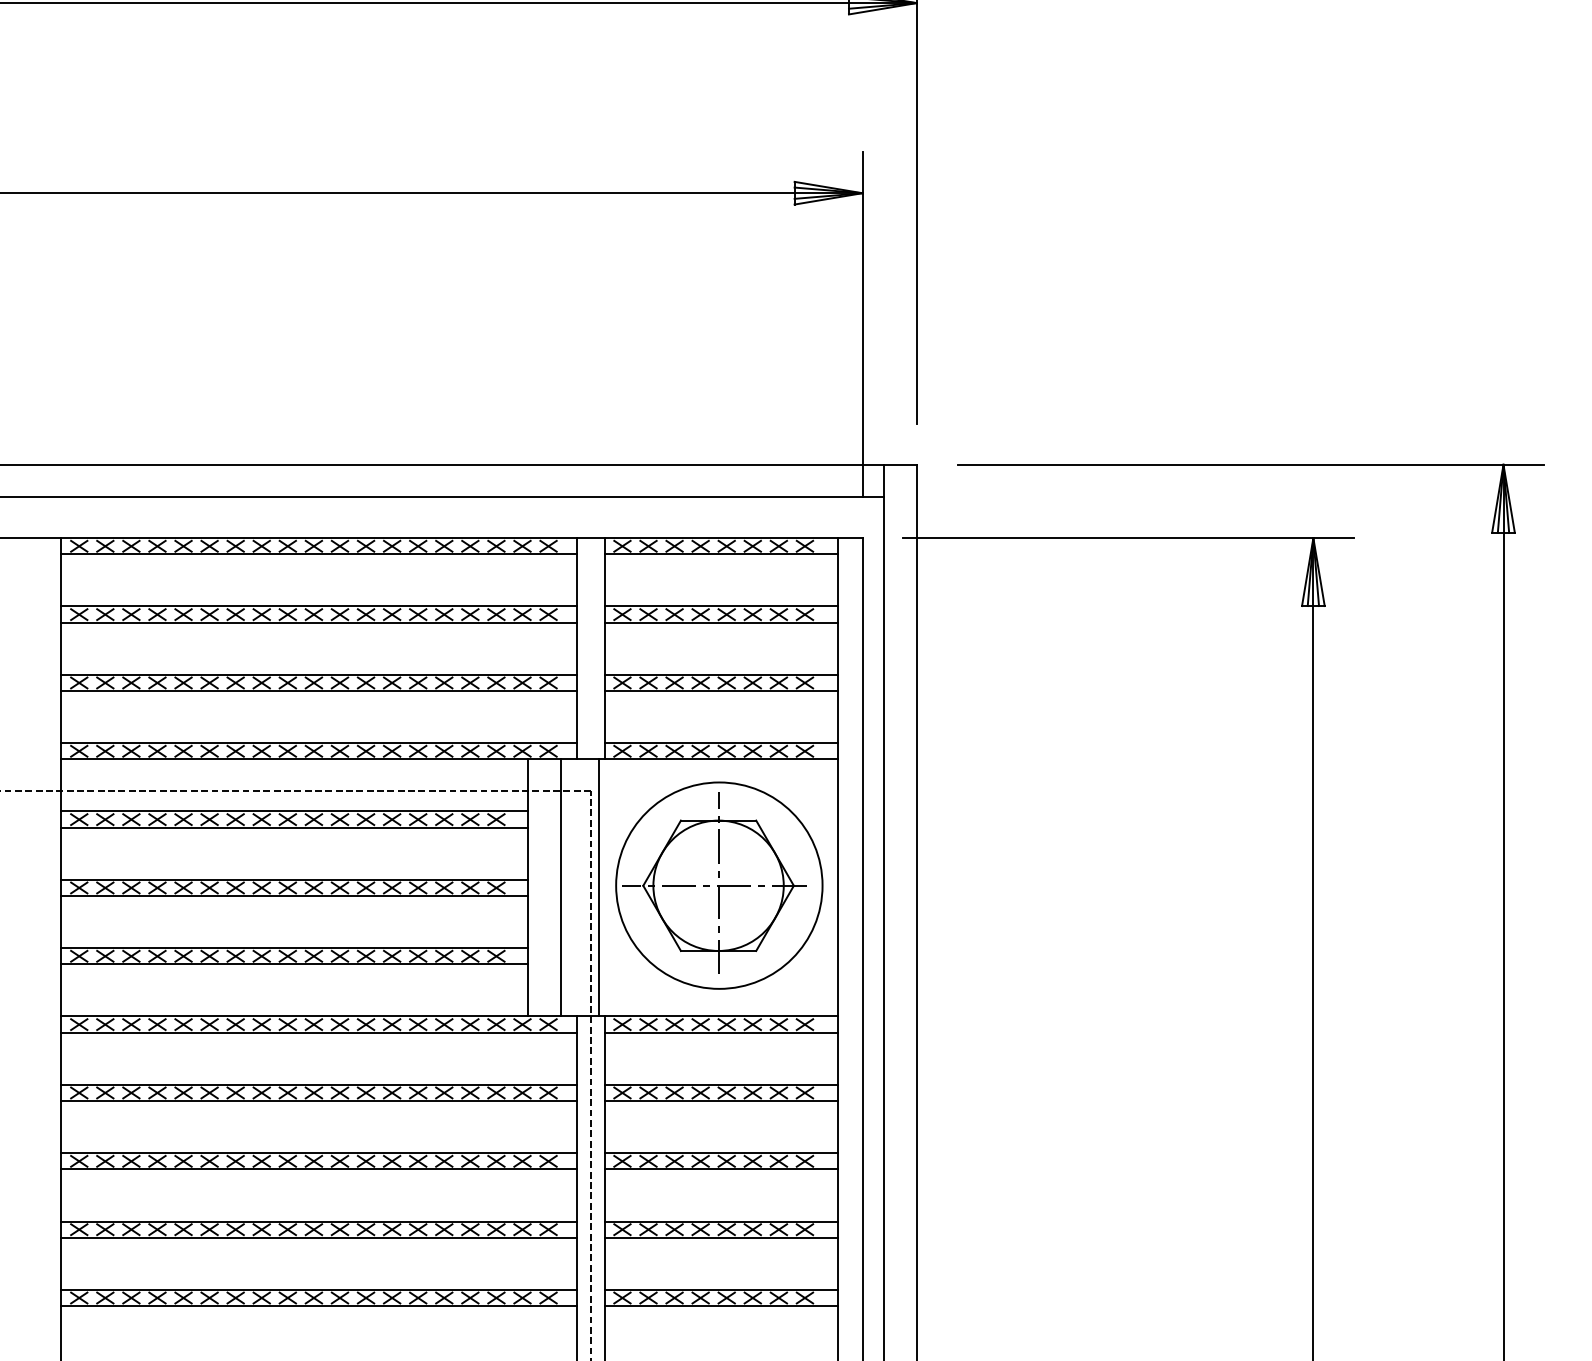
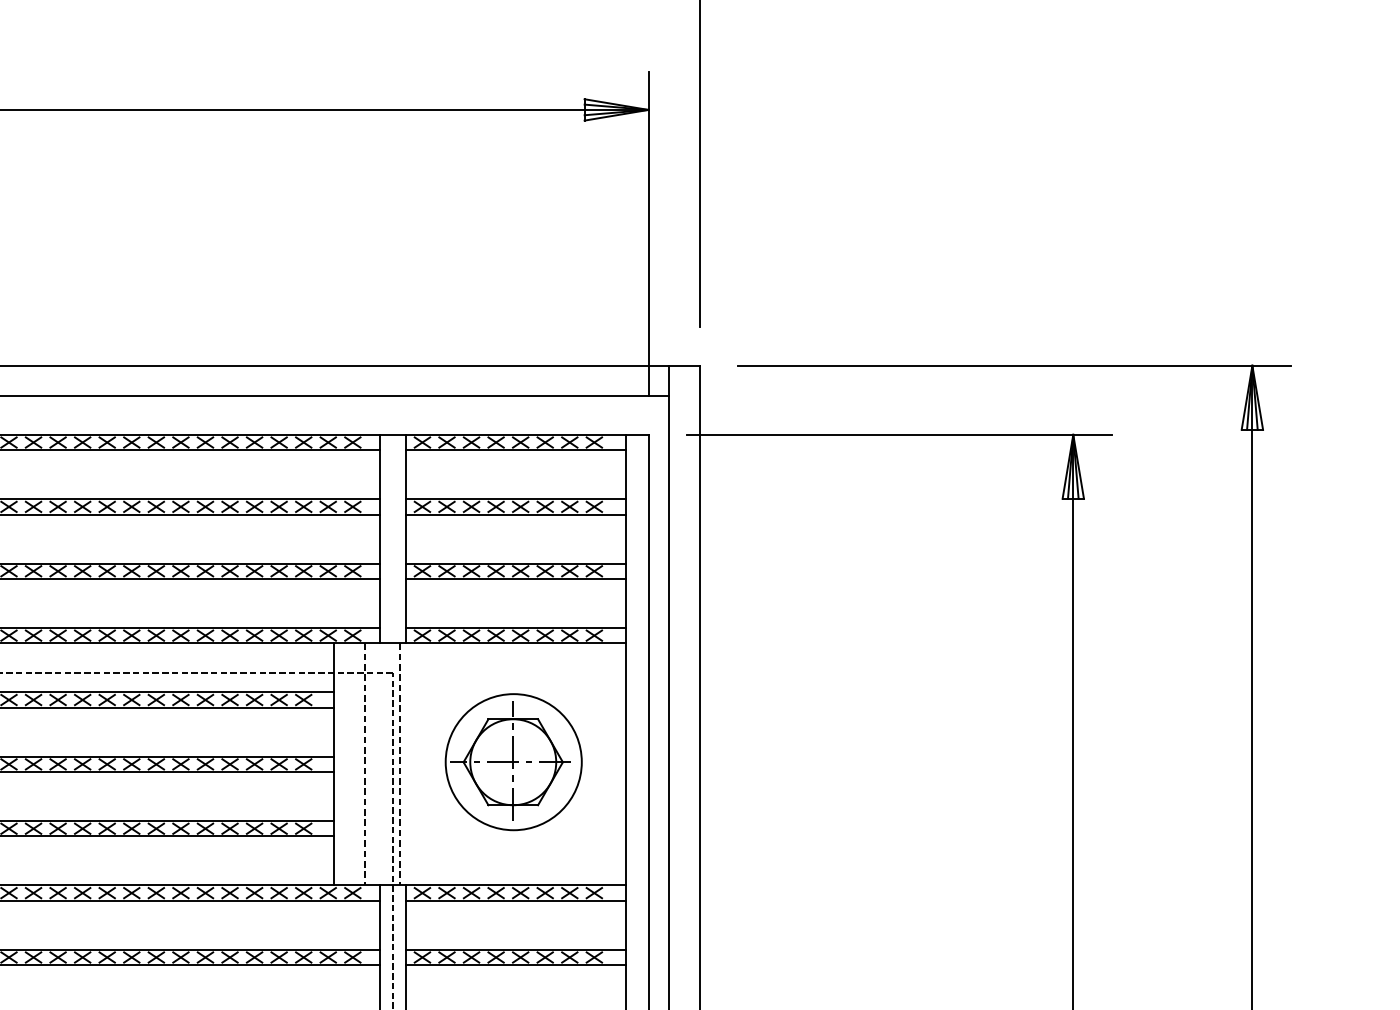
part: (719, 885) -> (513, 762), size x0.7
line: (561, 887) -> (365, 763), solid -> dashed
line: (599, 887) -> (400, 763), solid -> dashed

